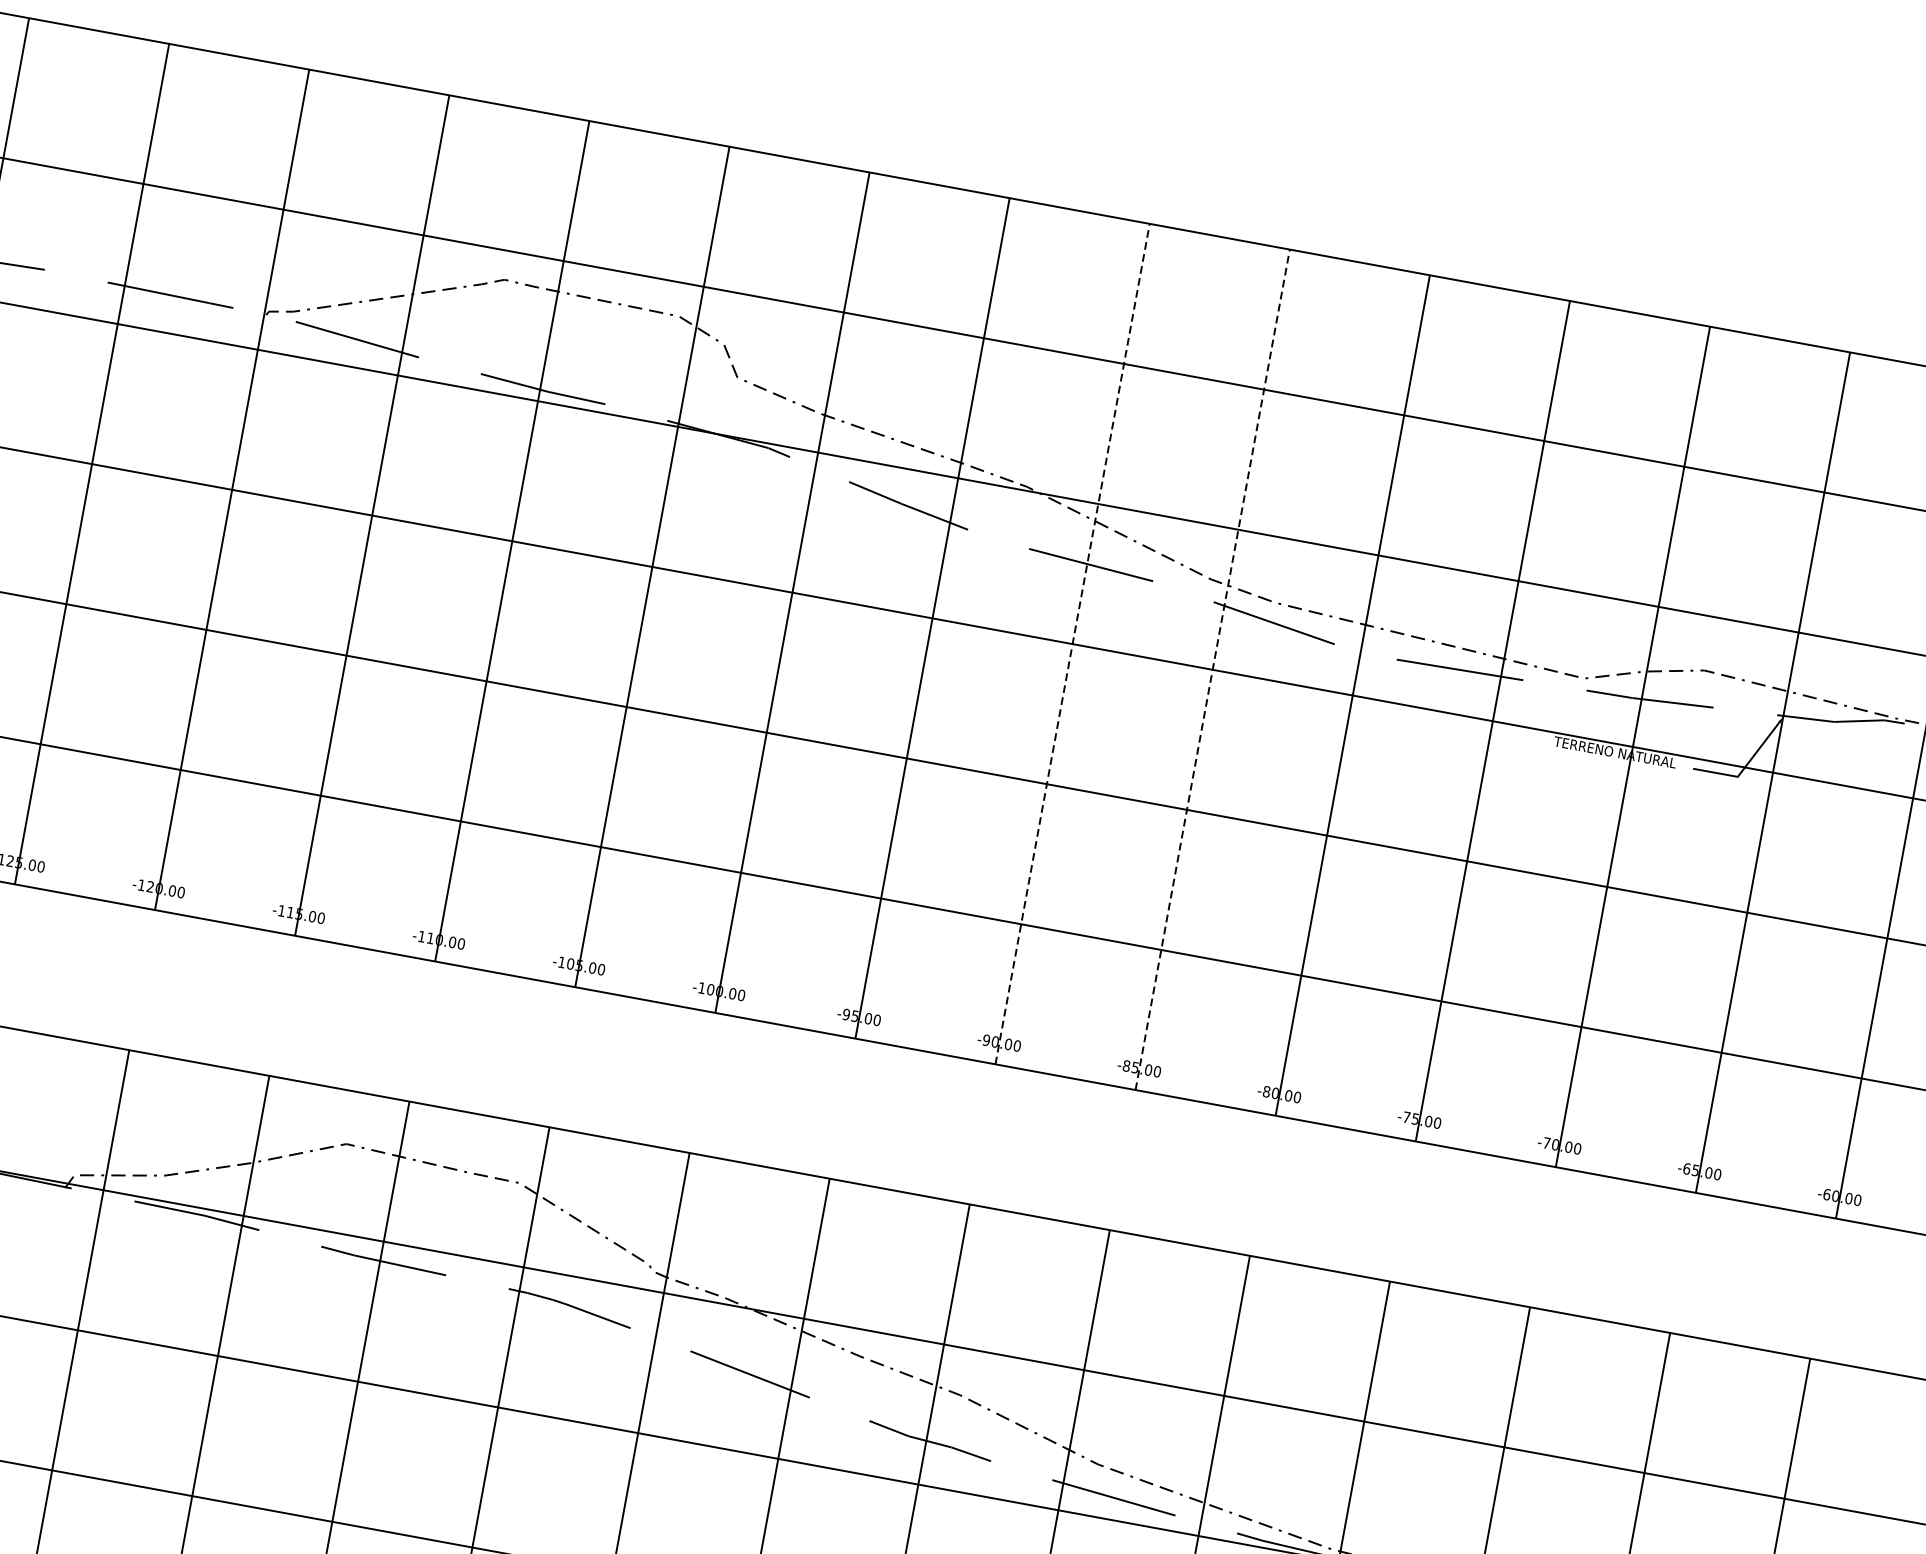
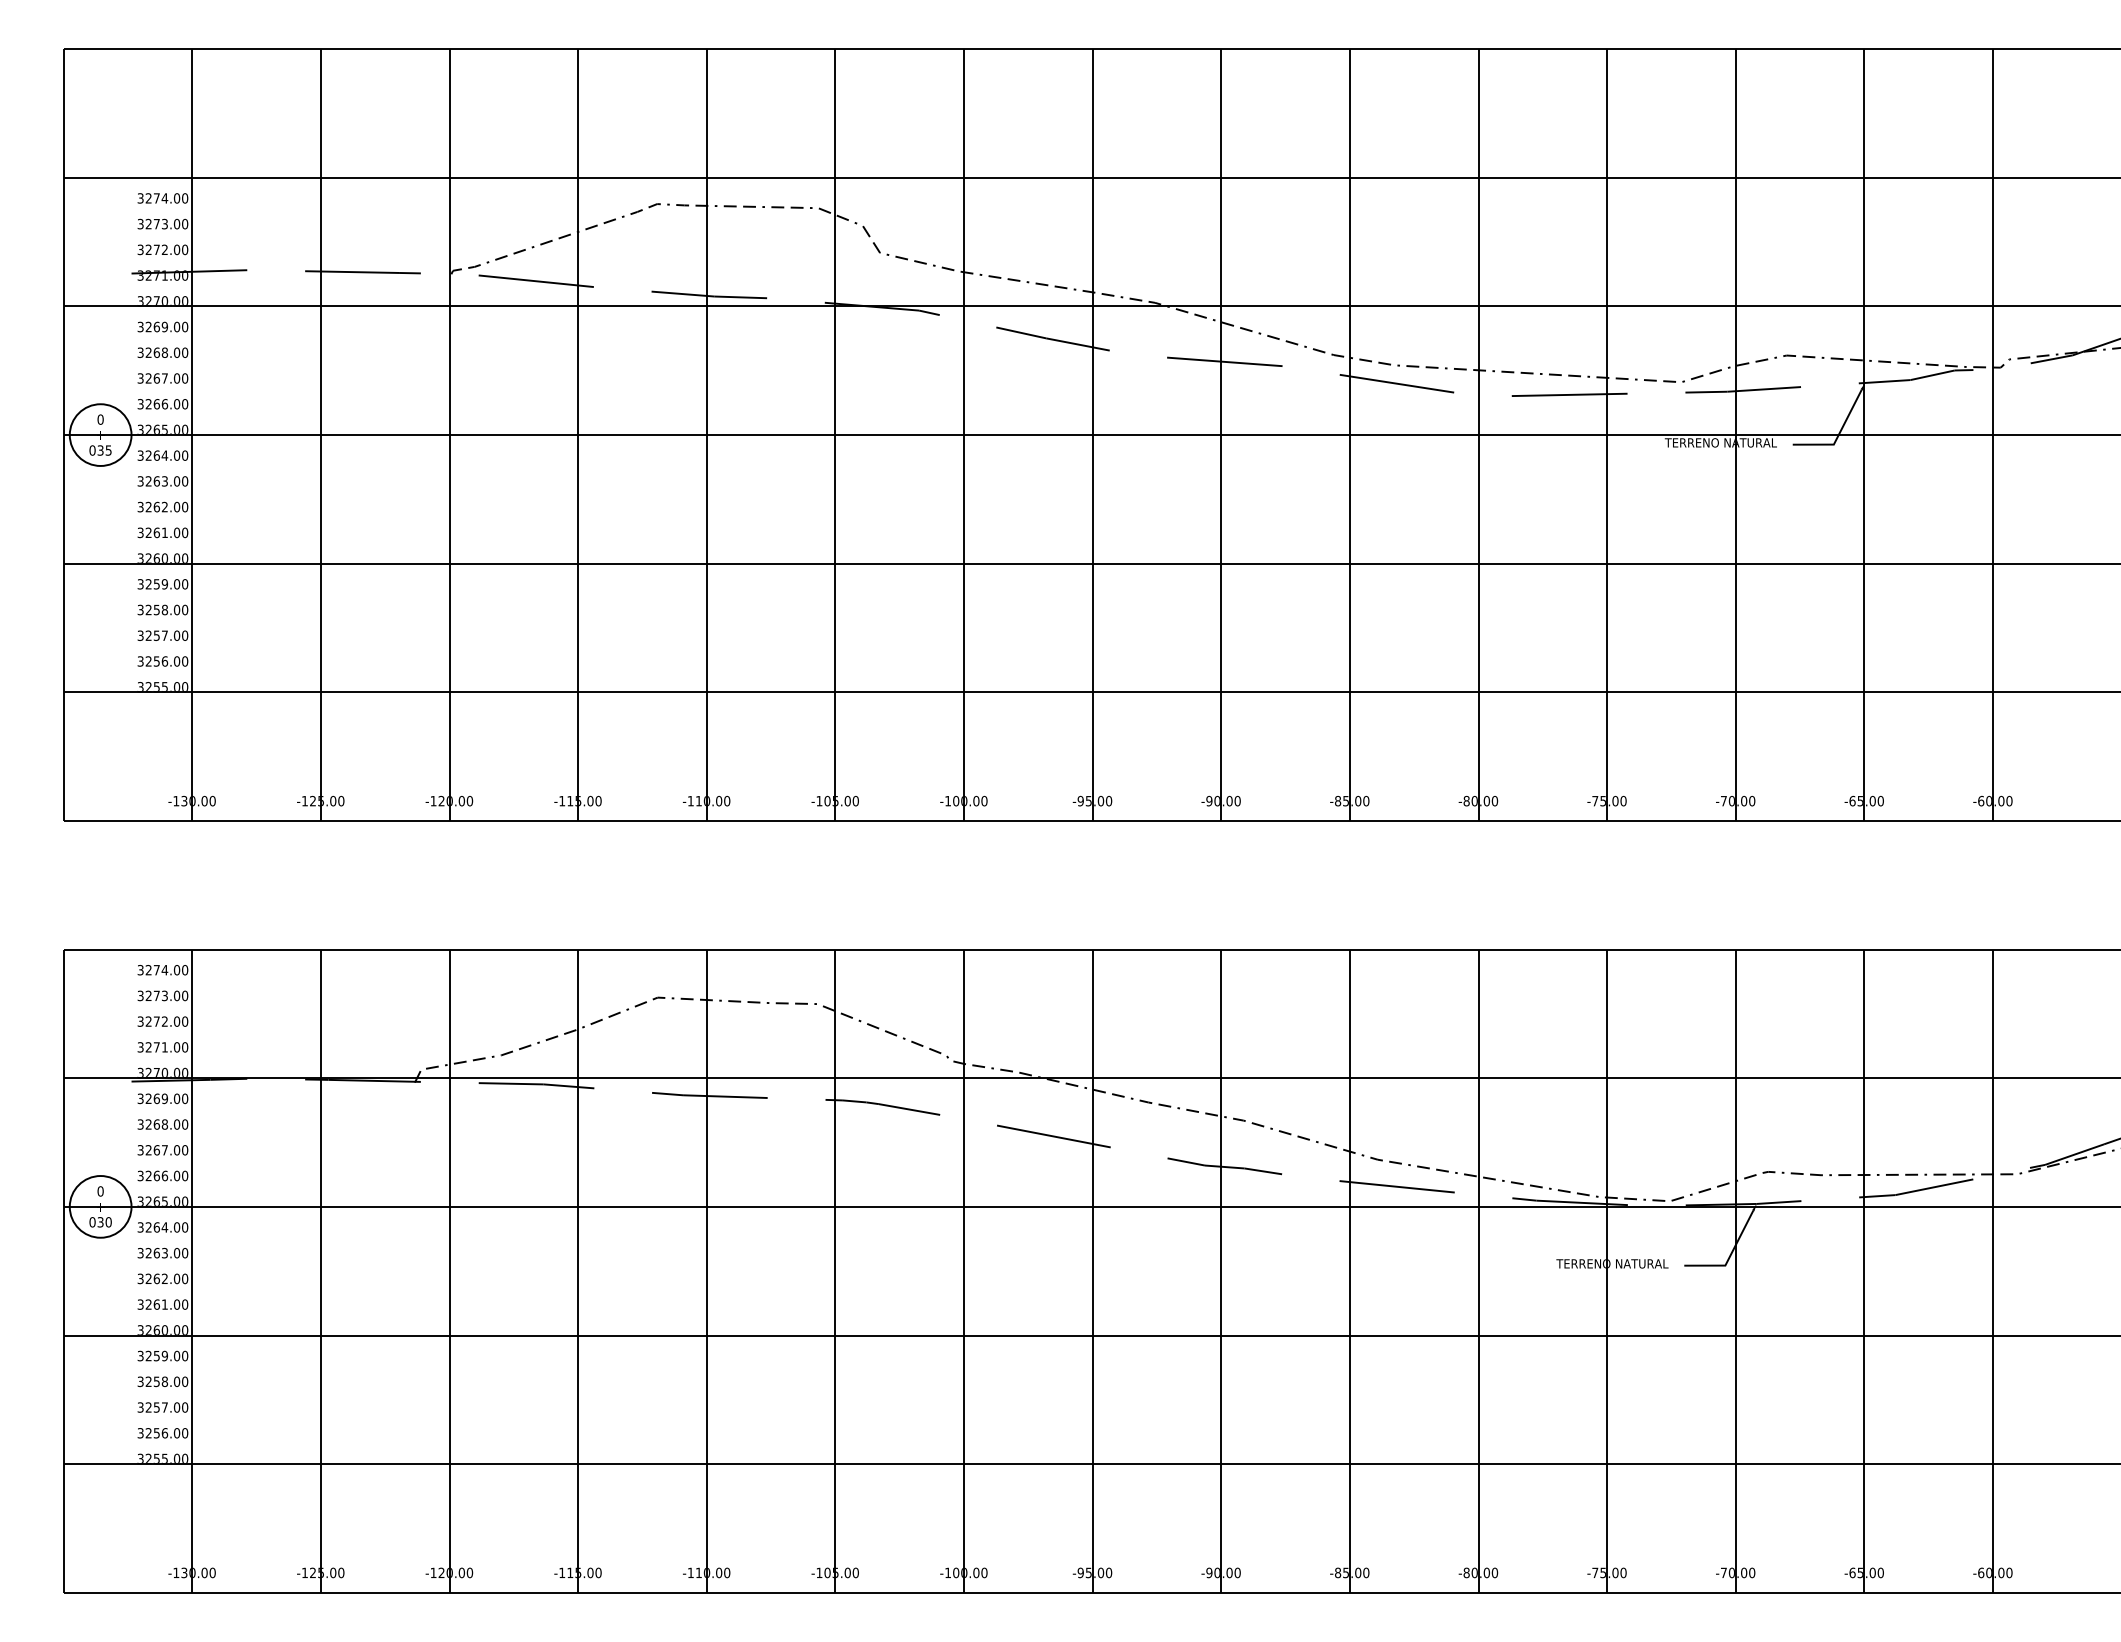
line: (1072, 644) -> (1221, 435), dashed -> solid
line: (1212, 670) -> (1349, 435), dashed -> solid

